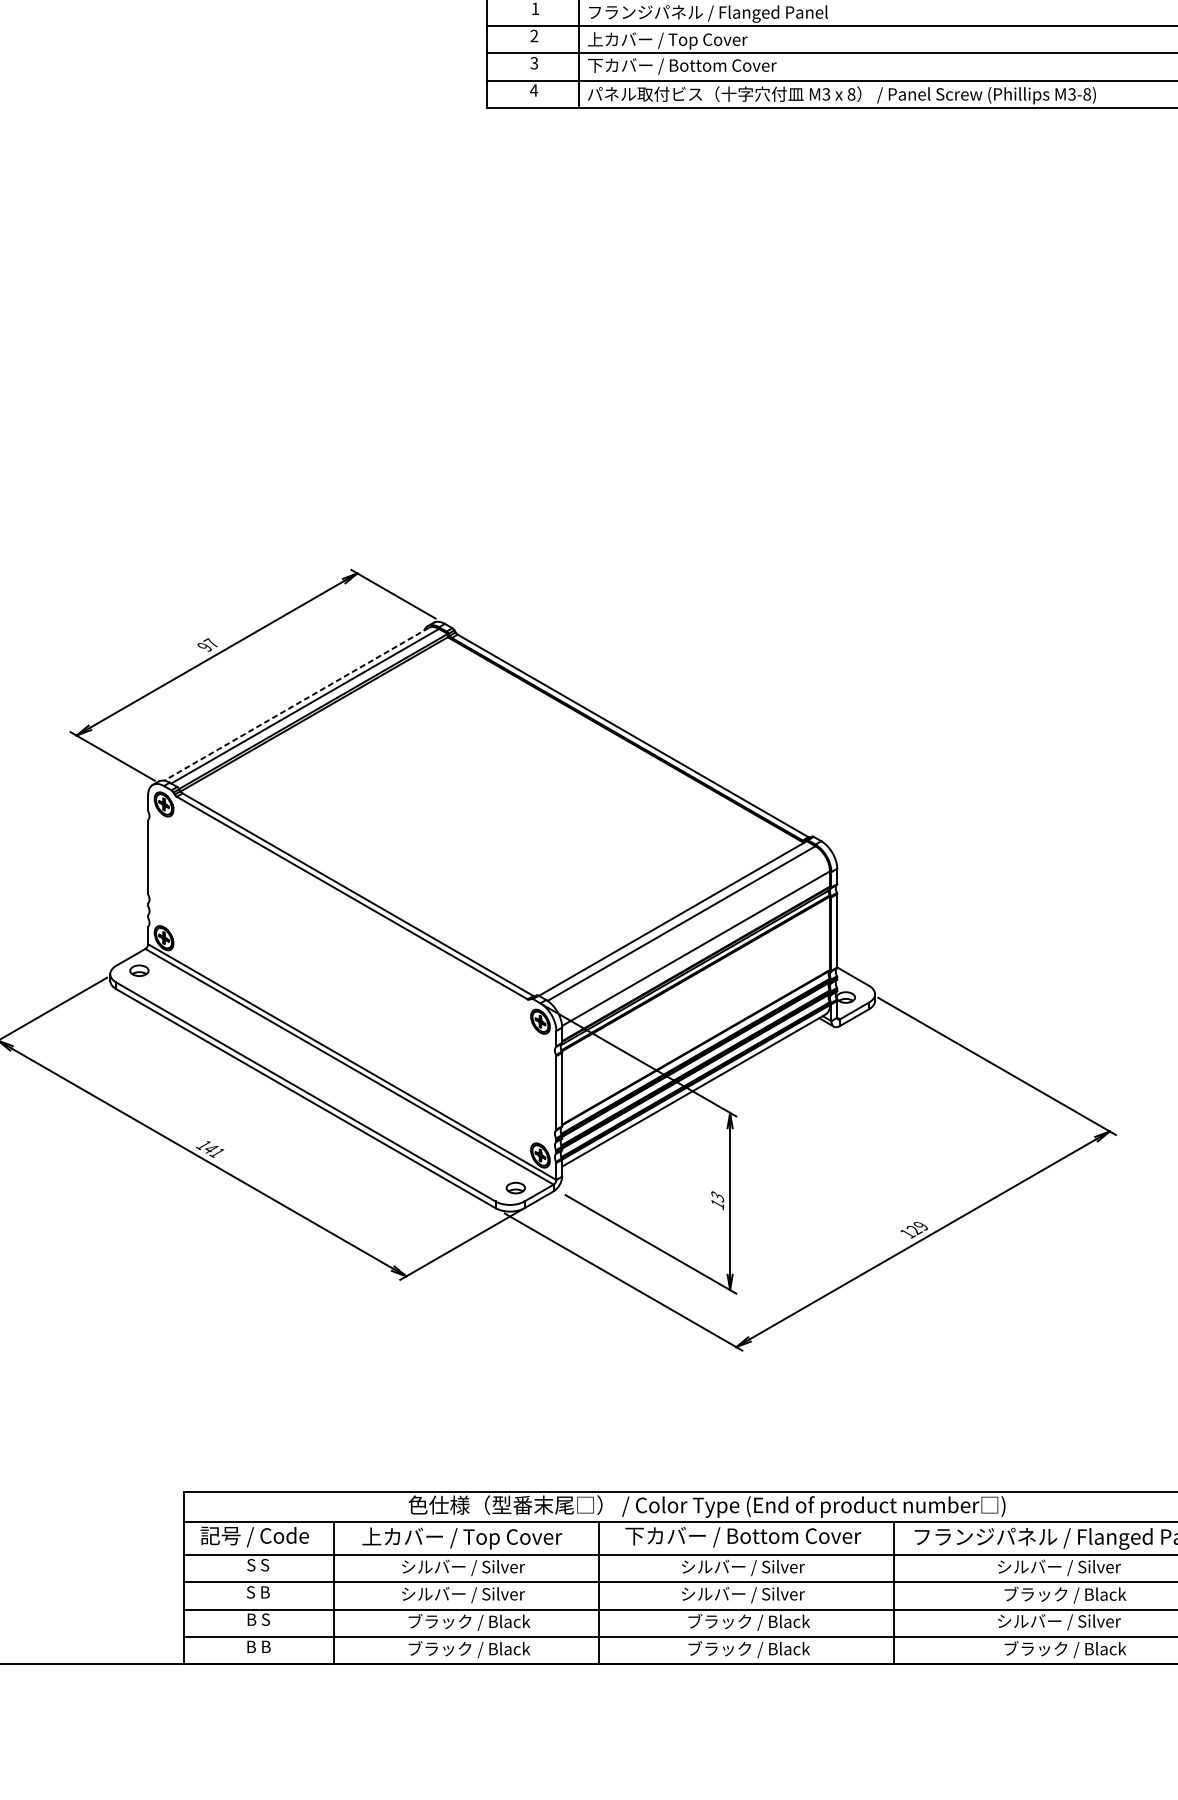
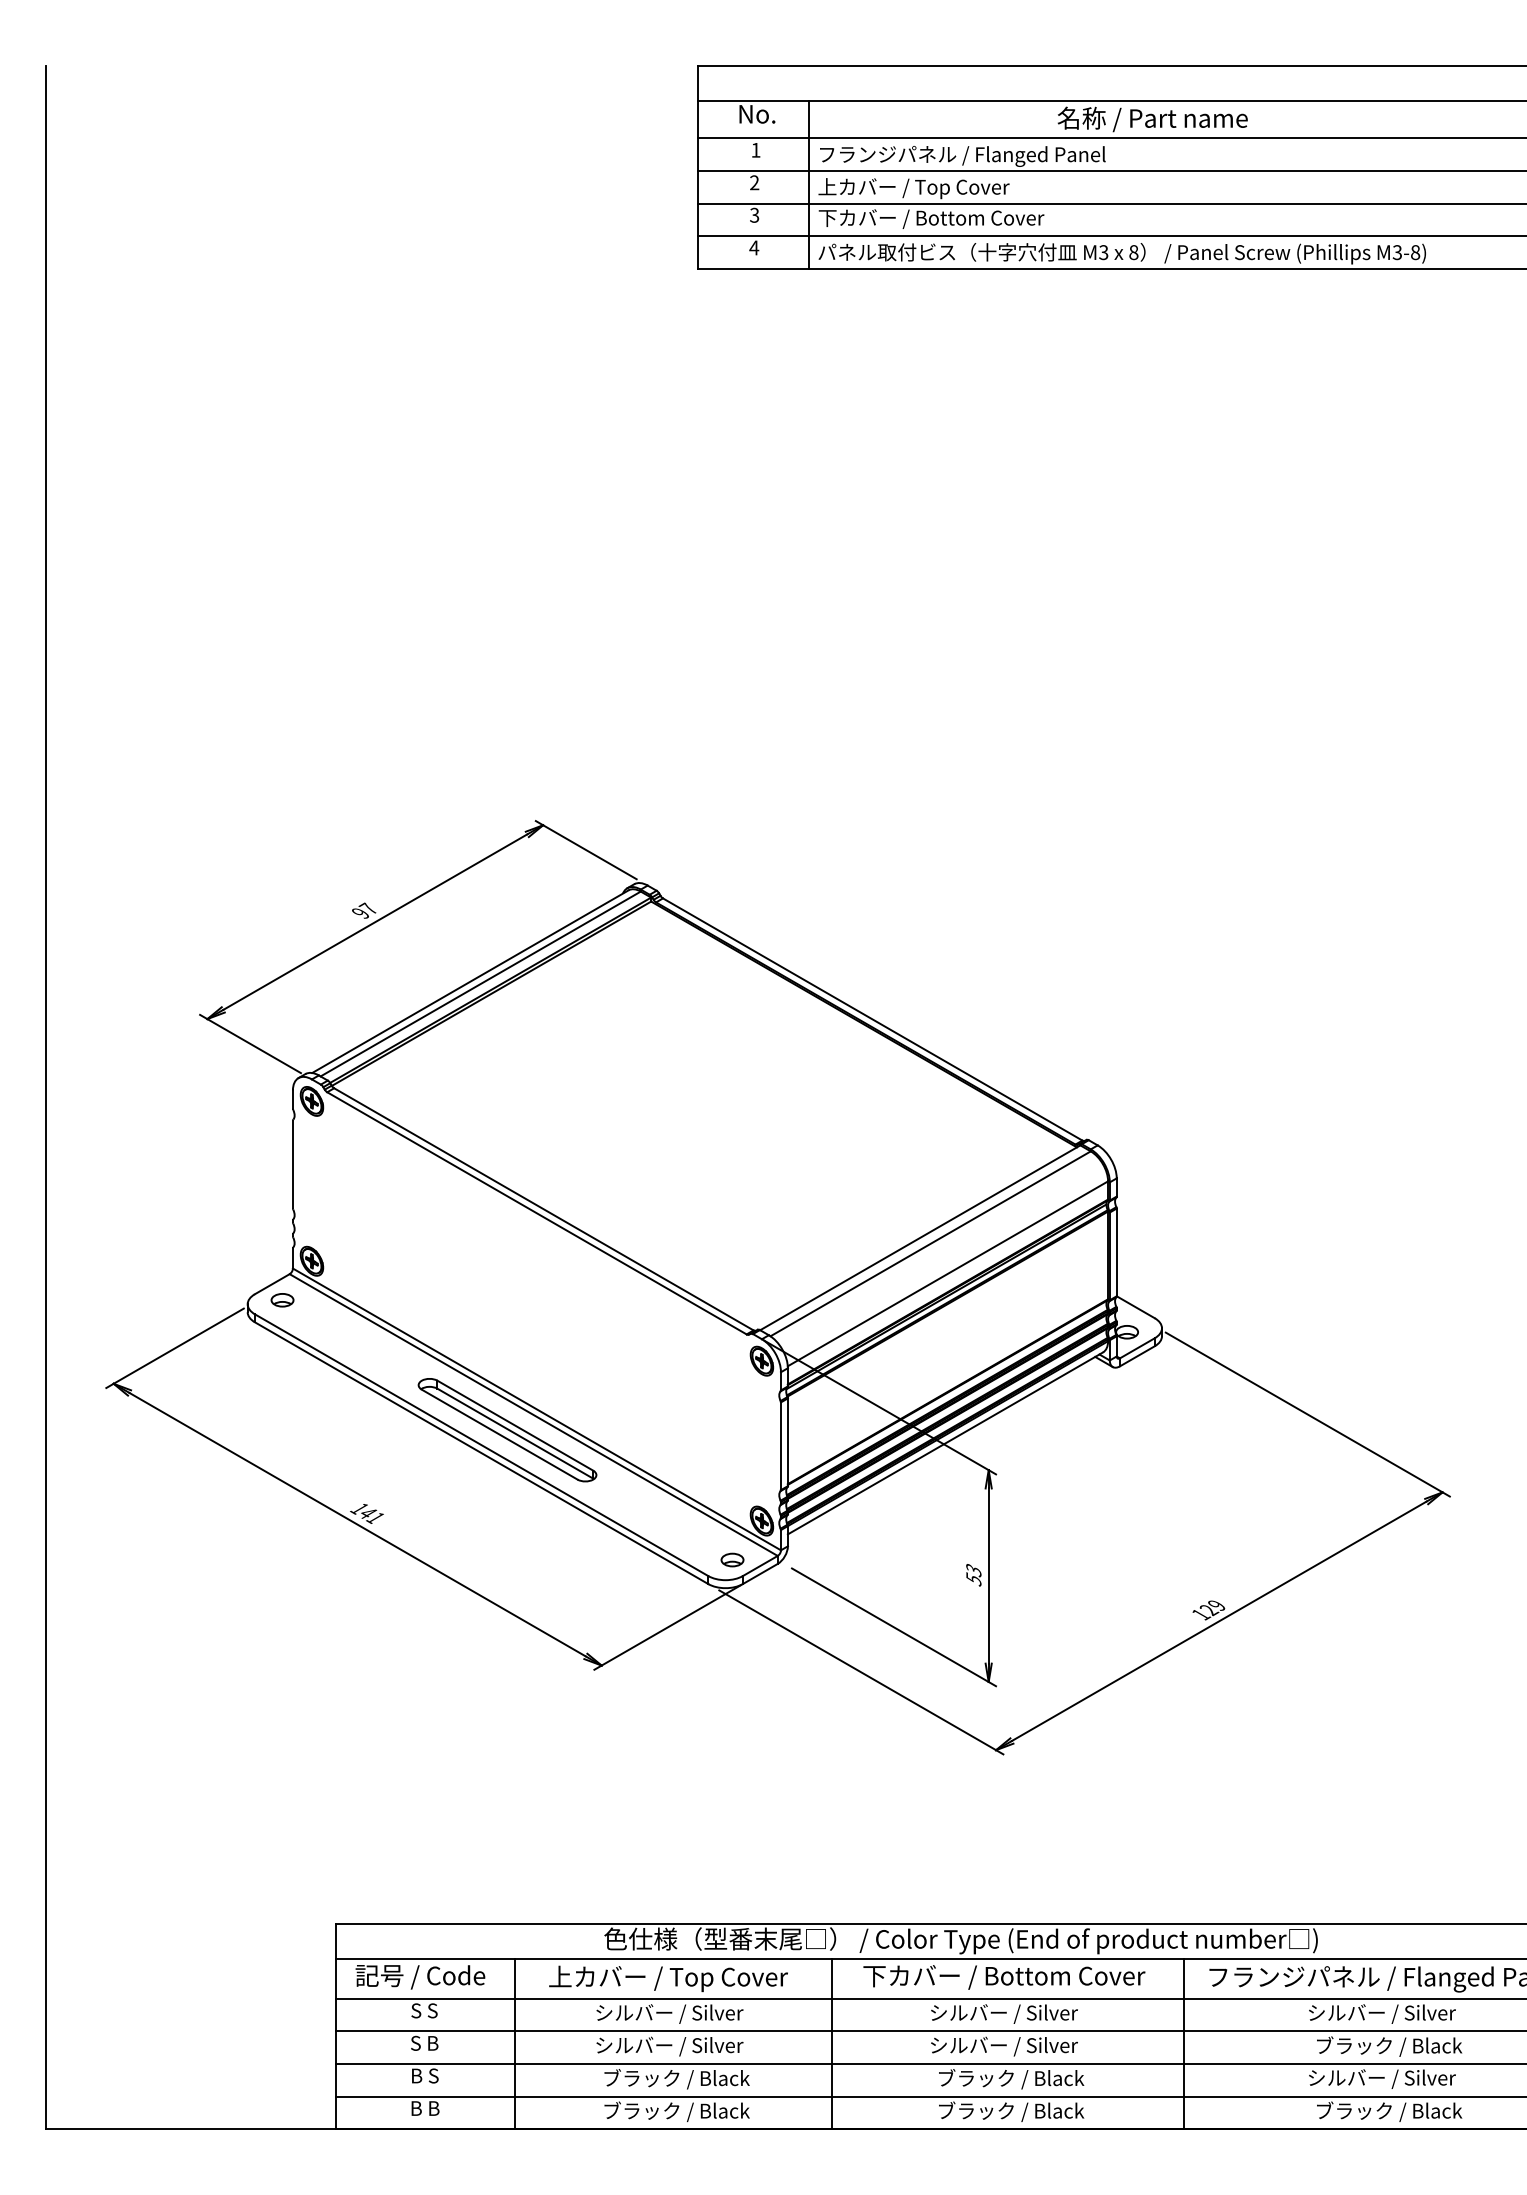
line: (296, 704) -> (470, 981), dashed -> solid
part: (327, 1079) -> (507, 1430), added
text: (717, 1204) -> (973, 1579), 13 -> 53

